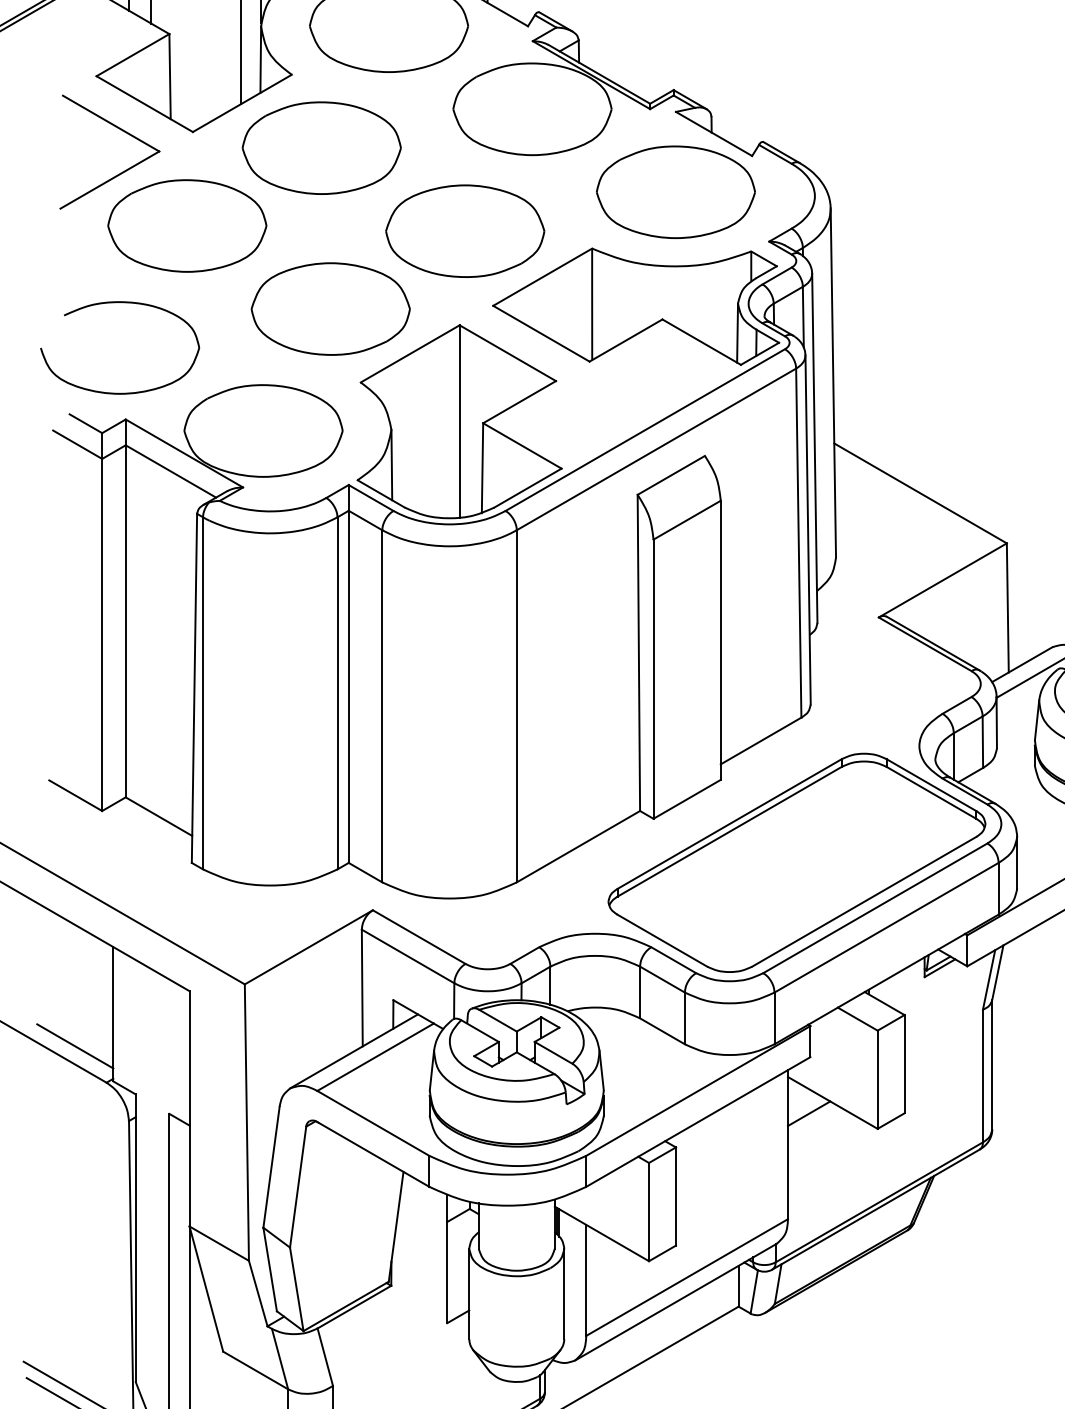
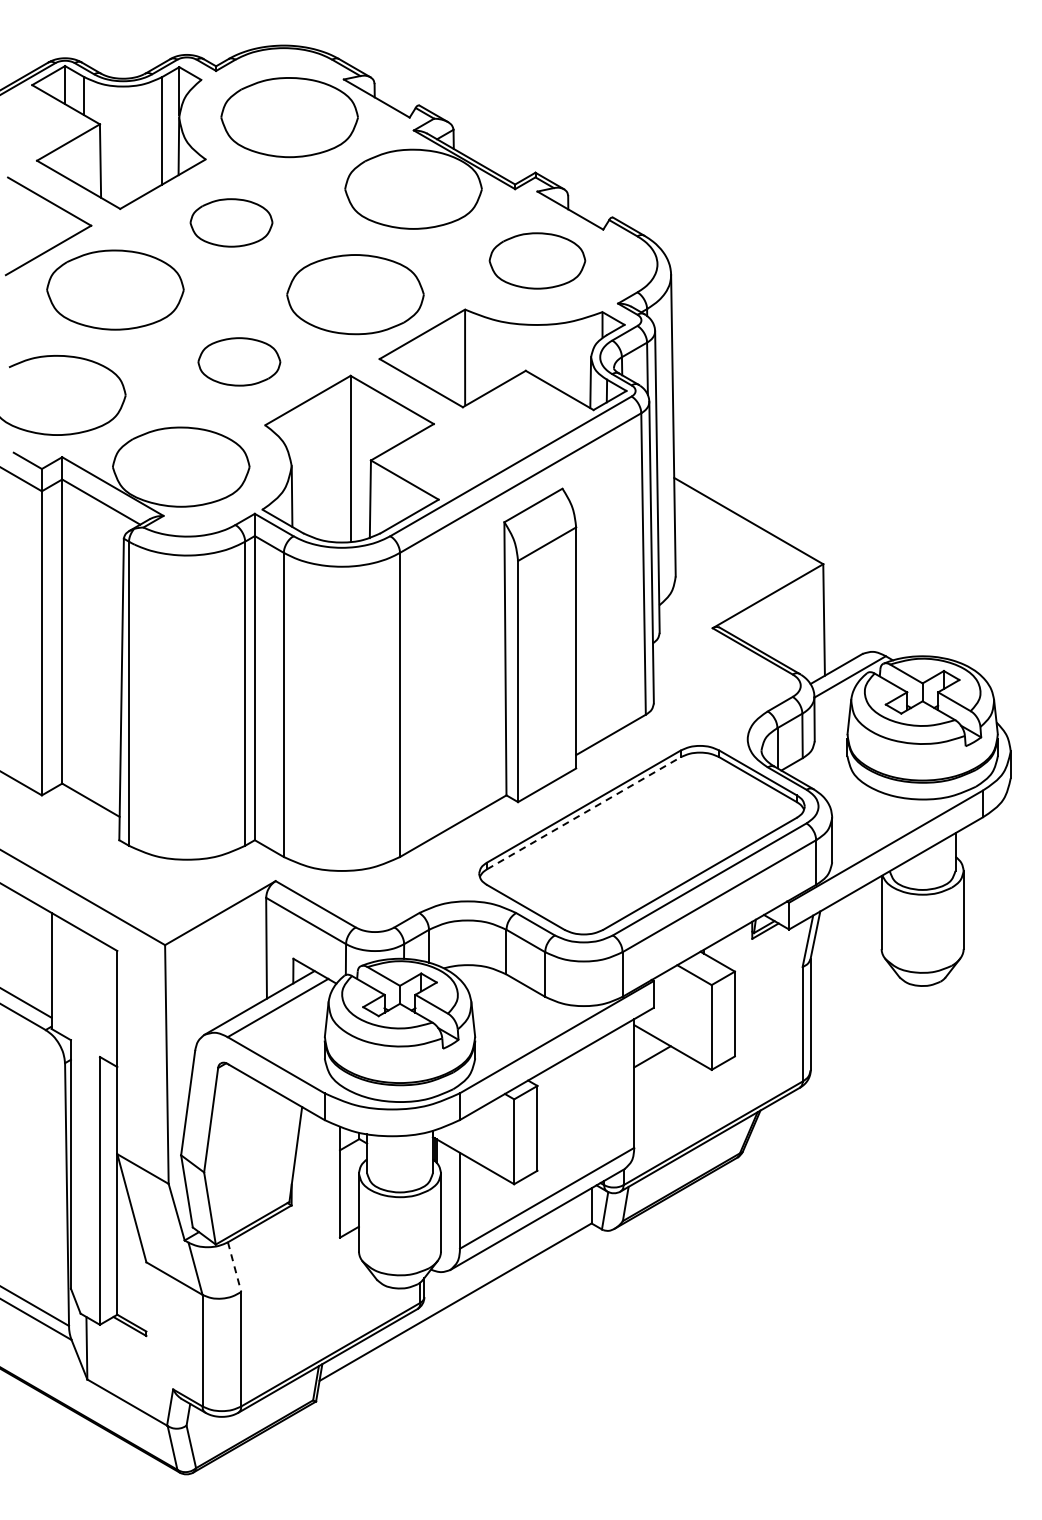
part: (321, 147) -> (231, 222), size x0.6
part: (675, 191) -> (537, 260), size x0.7
part: (330, 308) -> (239, 361), size x0.6
line: (729, 831) -> (583, 813), solid -> dashed
line: (325, 1357) -> (234, 1267), solid -> dashed

